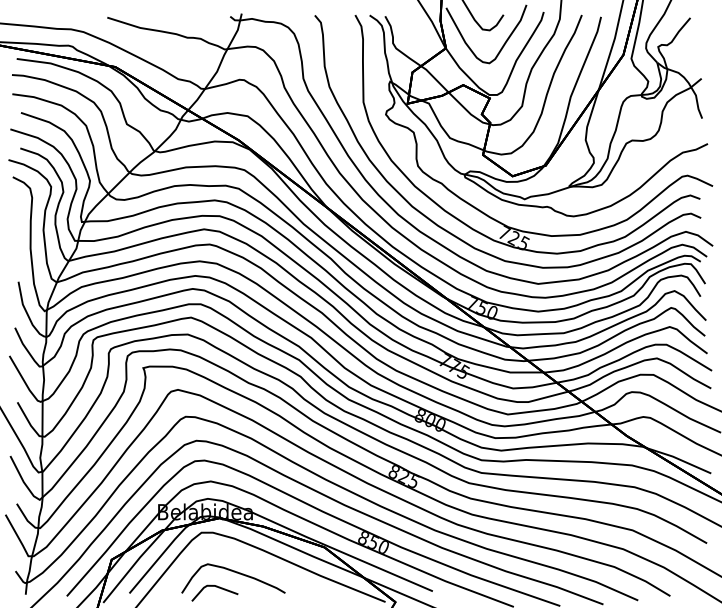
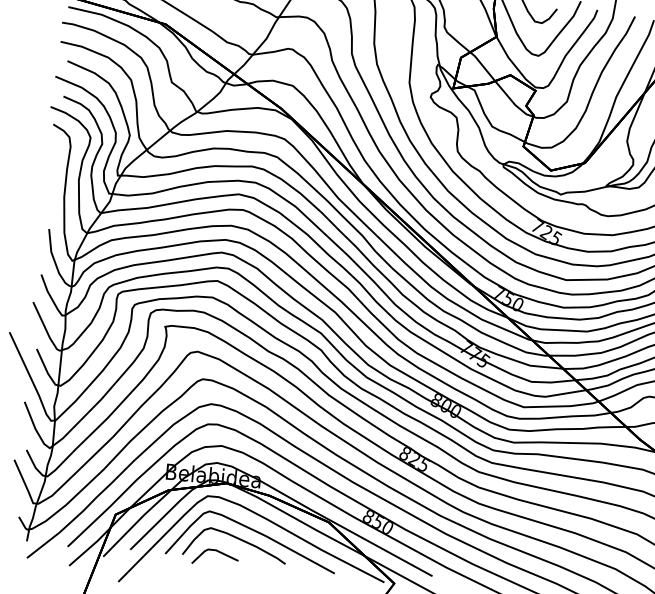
curve: (252, 564) -> (255, 532), added

